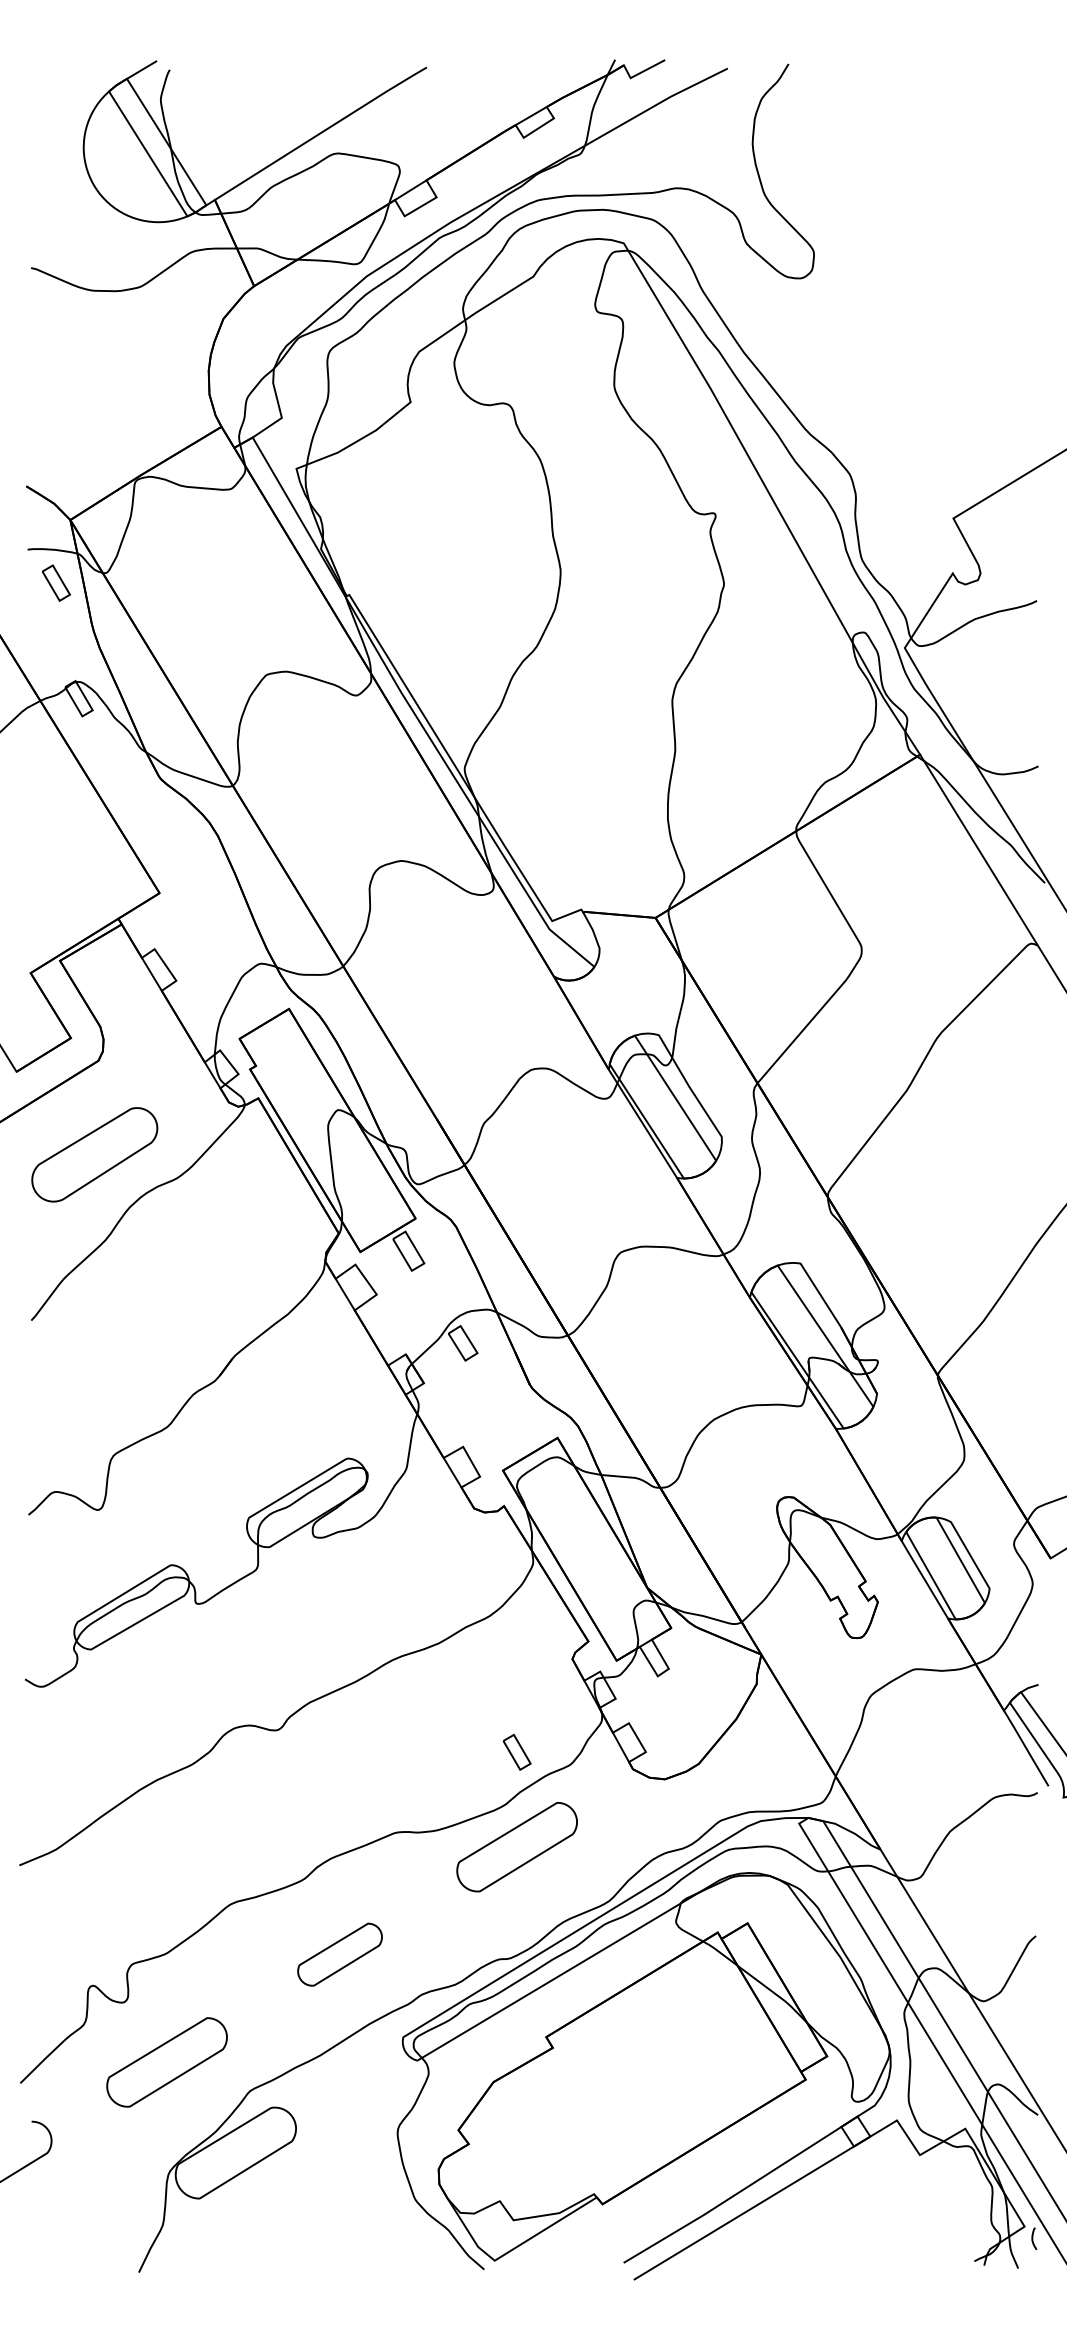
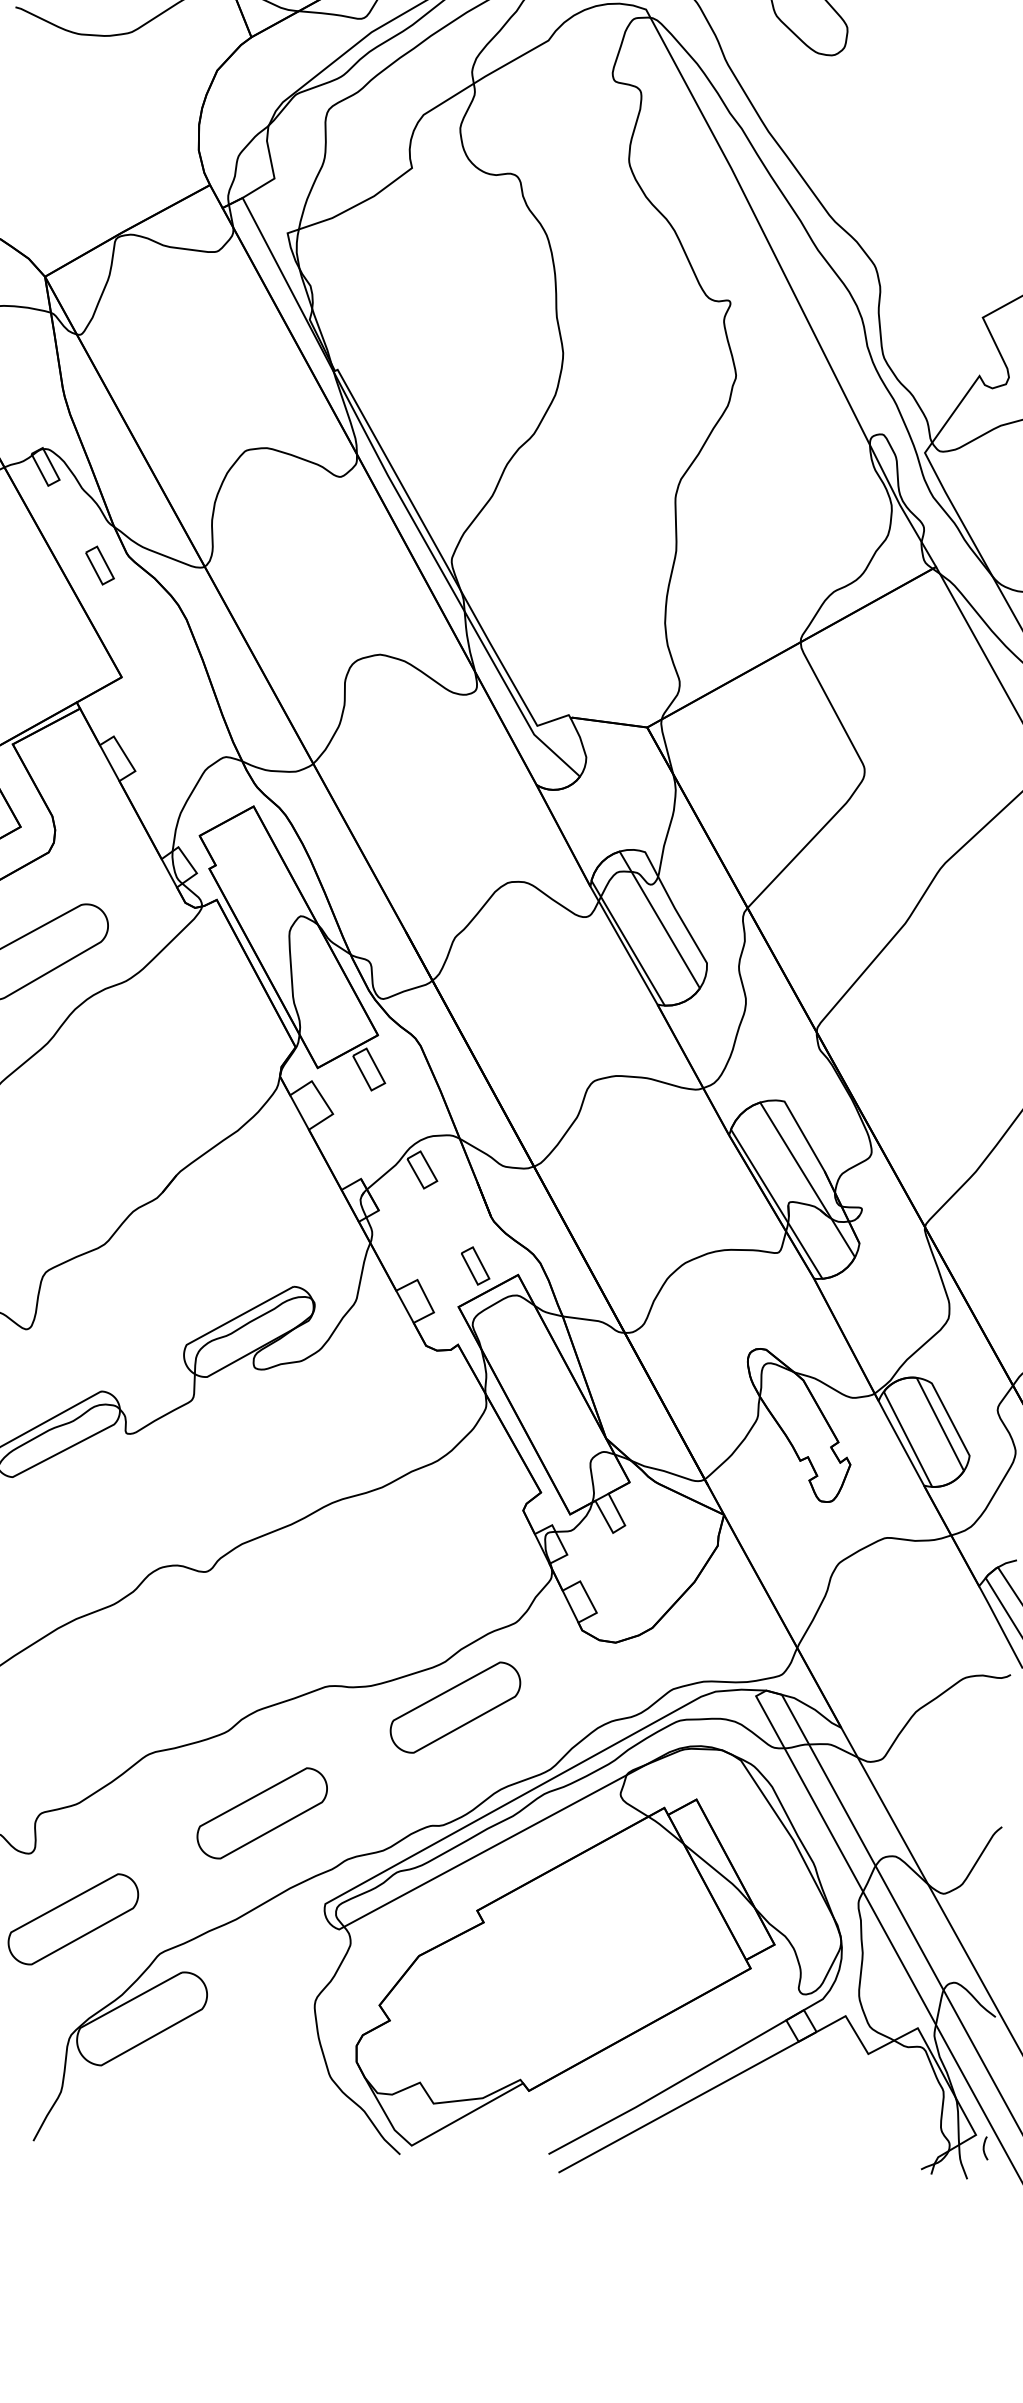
part: (56, 582) -> (100, 564), moved
part: (516, 1751) -> (474, 1265), moved
part: (339, 1954) -> (261, 1813), size x1.43

